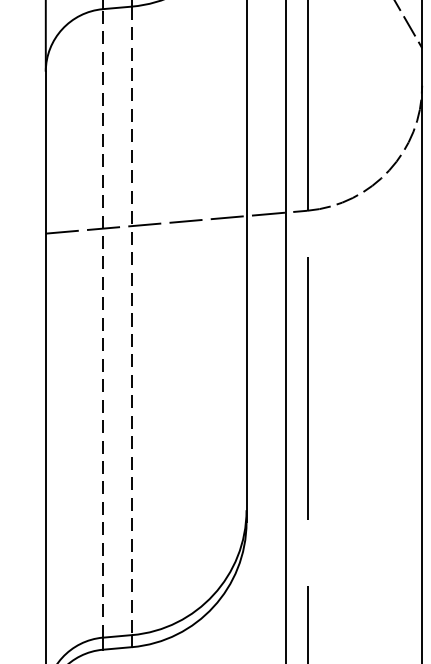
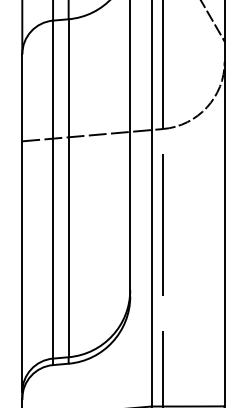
line: (131, 321) -> (68, 188), dashed -> solid
line: (103, 323) -> (53, 189), dashed -> solid

